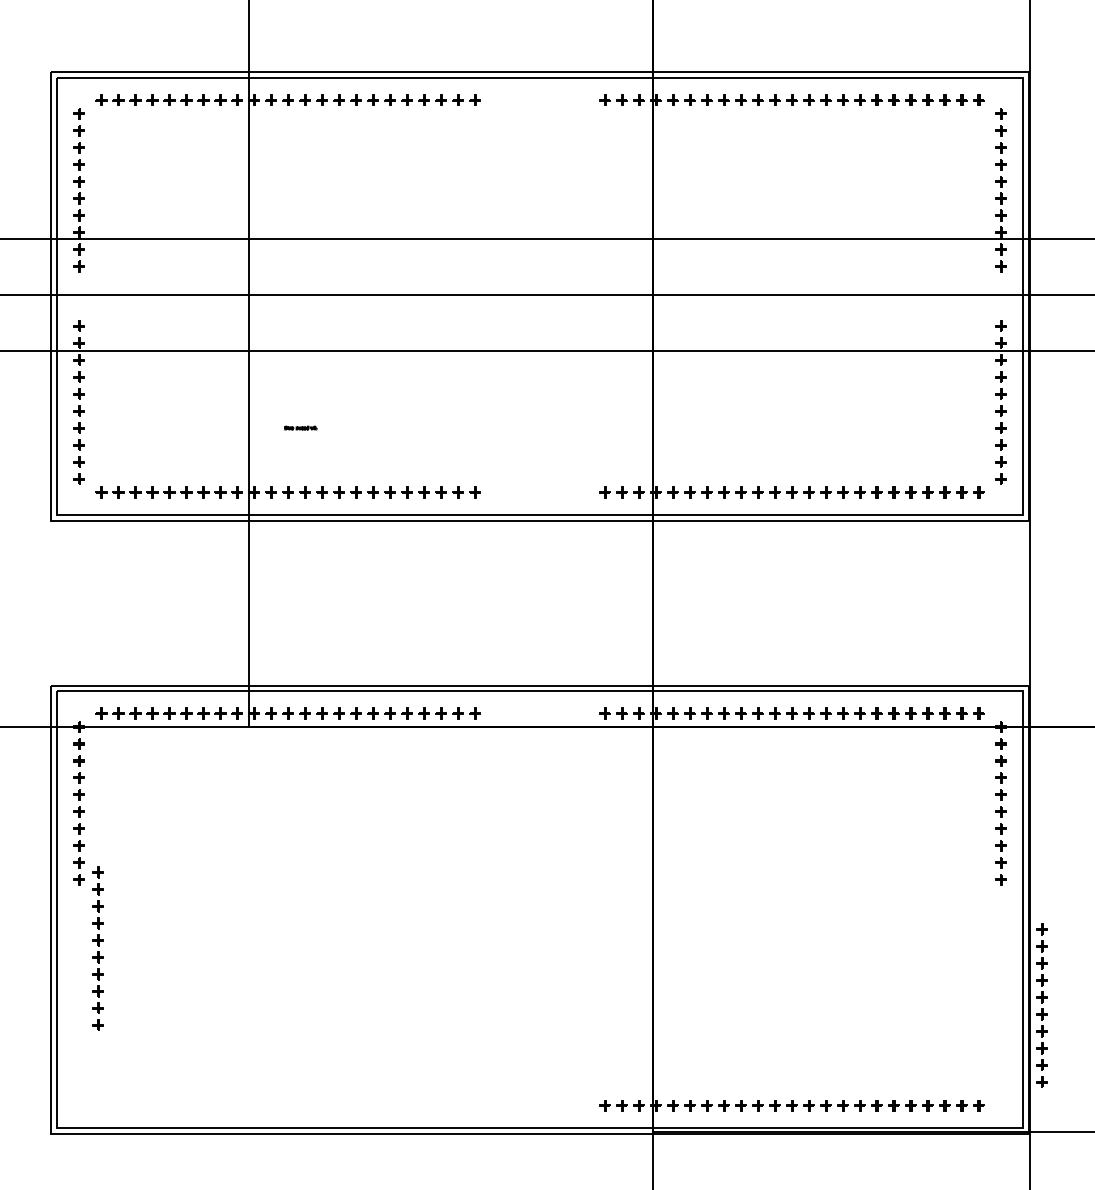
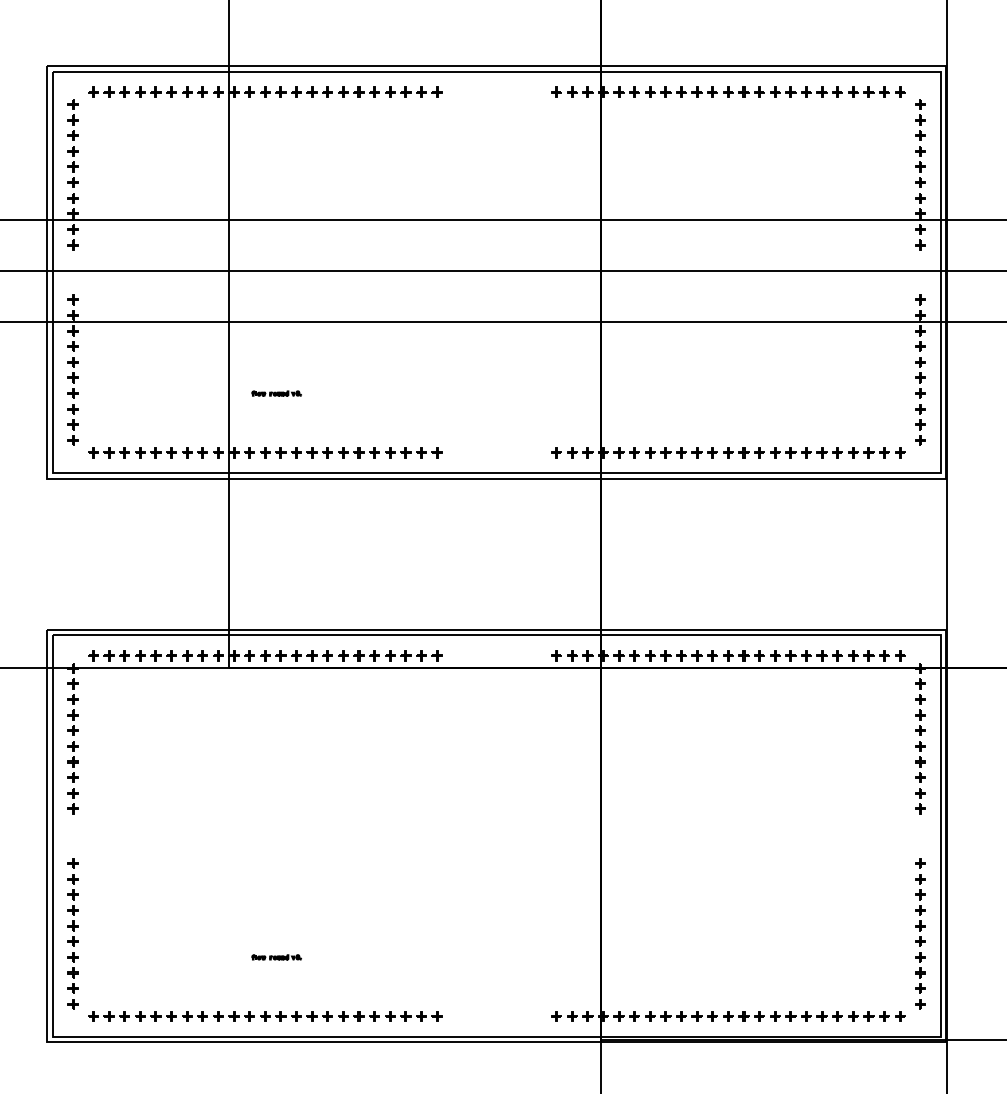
part: (300, 427) -> (276, 393), size x1.67
part: (97, 948) -> (72, 933), moved
part: (1041, 1005) -> (919, 933), moved
part: (300, 1041) -> (276, 957), added
part: (287, 1105) -> (264, 1016), added

